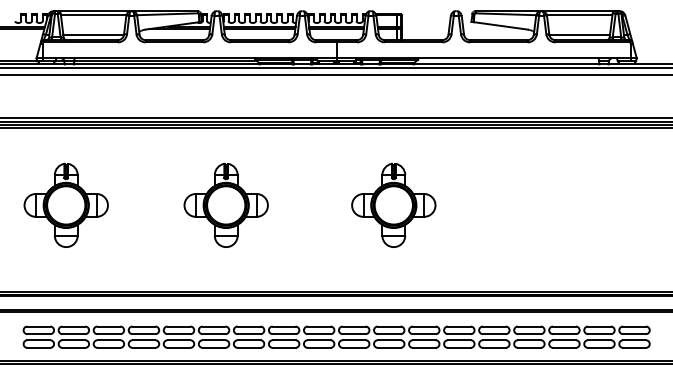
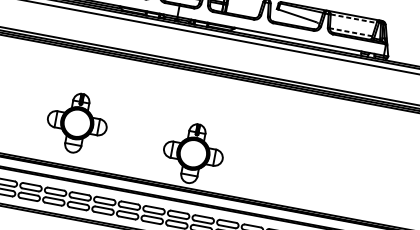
line: (579, 15) -> (353, 18), solid -> dashed
line: (579, 34) -> (351, 32), solid -> dashed
part: (225, 204) -> (76, 122), moved
part: (393, 204) -> (193, 153), moved

